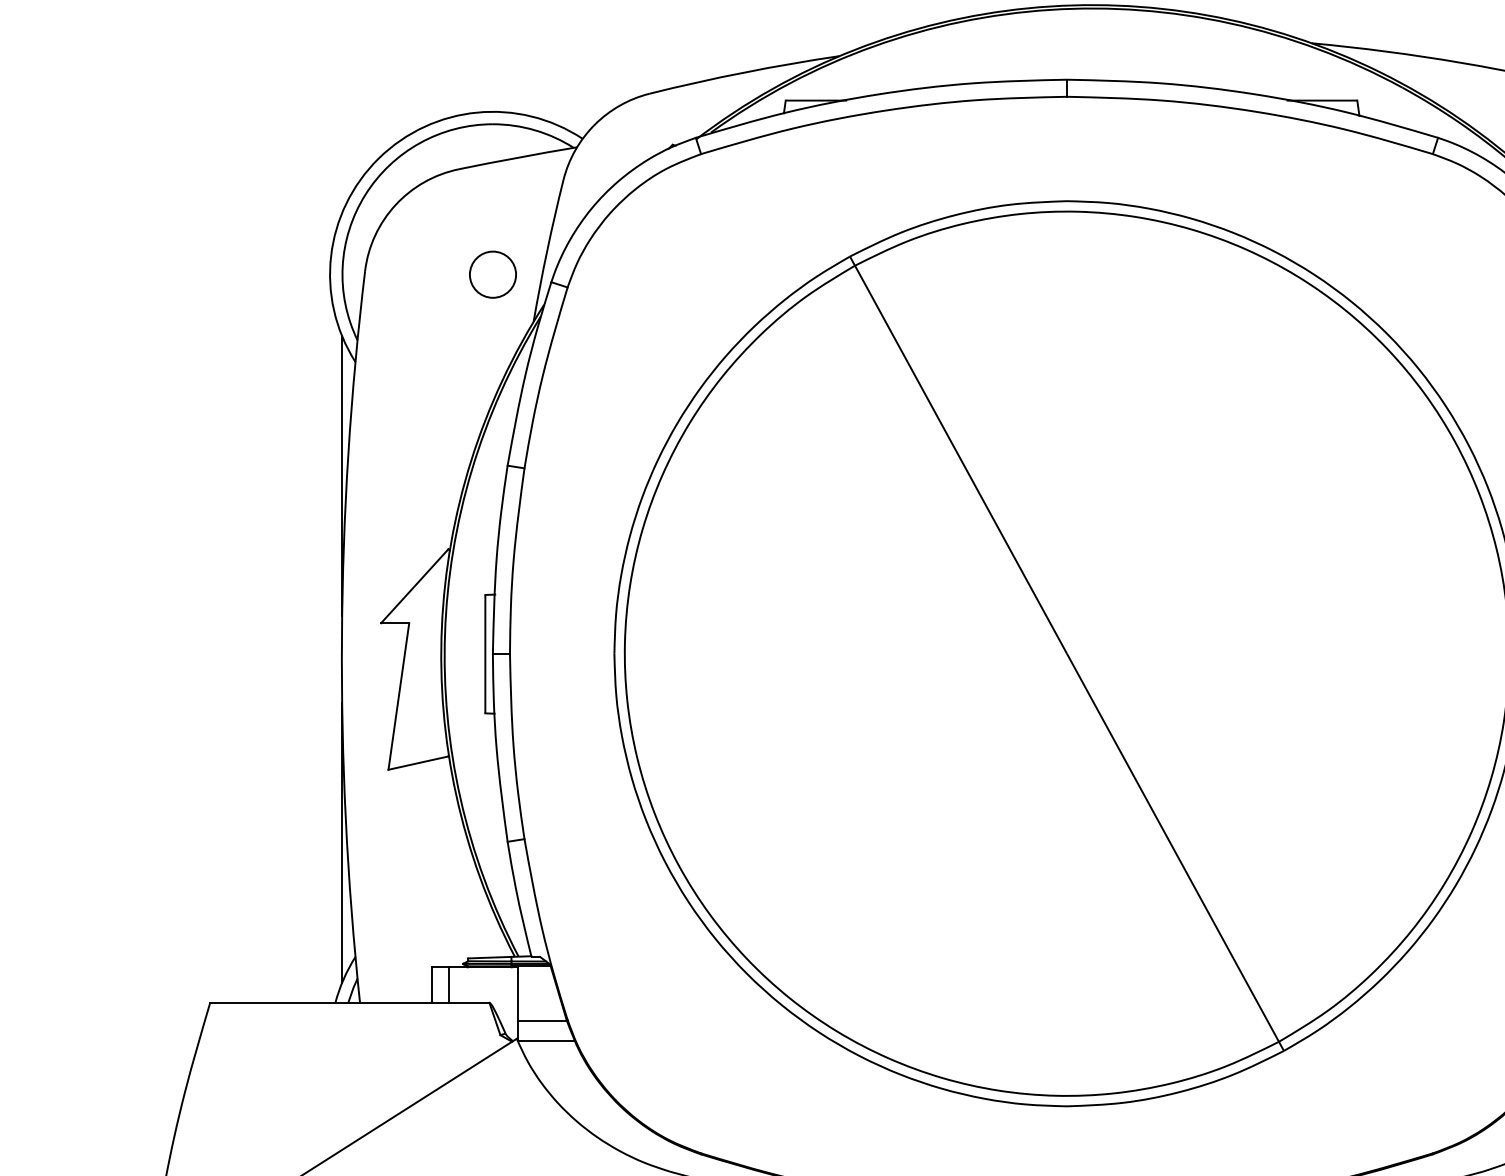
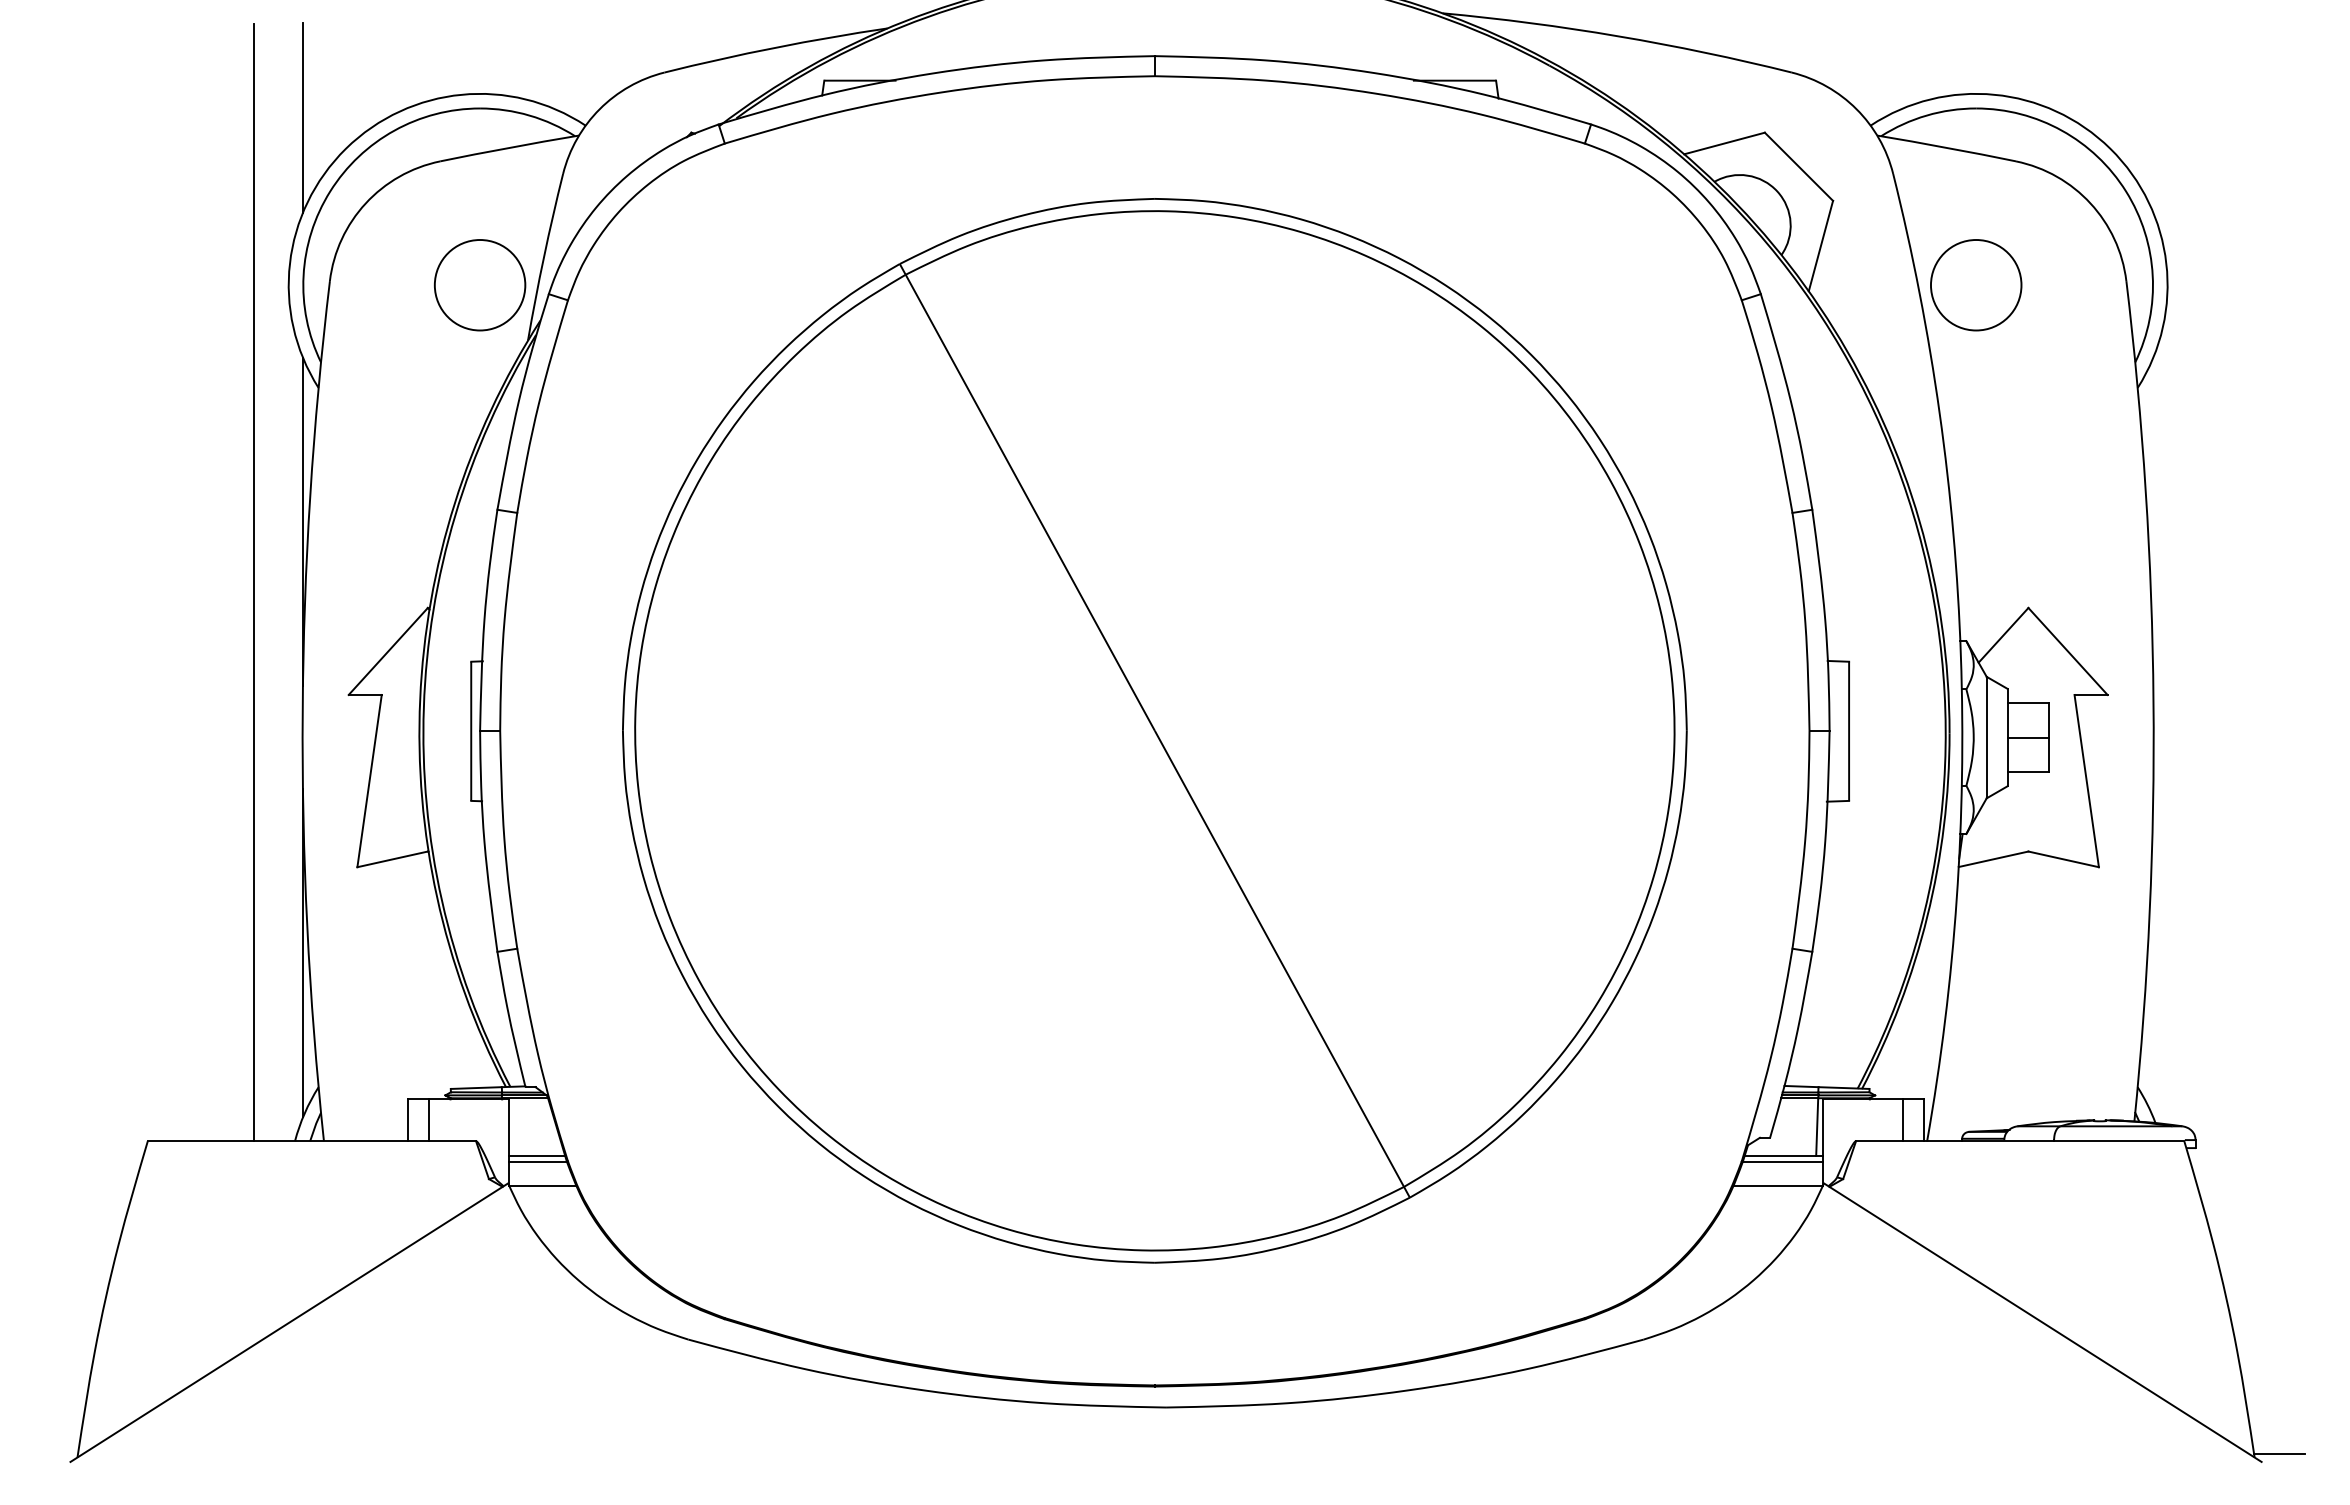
line: (341, 131) -> (302, 117), added
circle: (493, 274) -> (480, 285), size x1.67
line: (300, 527) -> (253, 582), added
line: (541, 1015) -> (537, 1155), added

